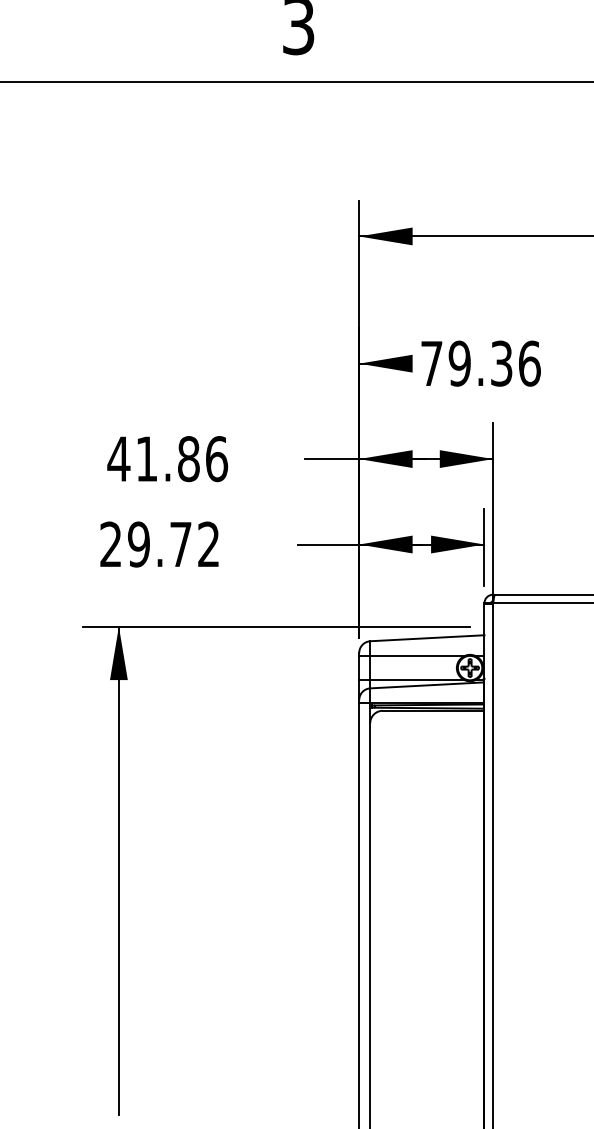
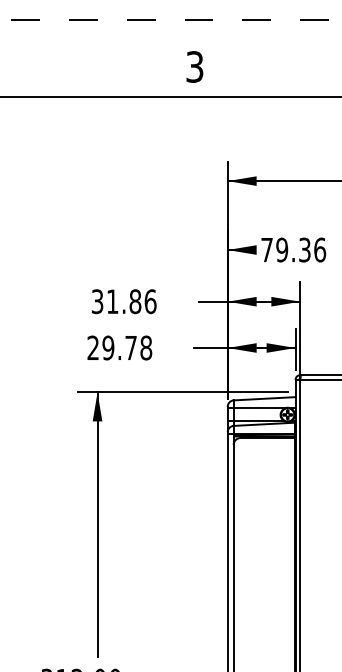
text: (118, 458) -> (97, 301), 41.86 -> 31.86
text: (209, 543) -> (146, 347), 29.72 -> 29.78

